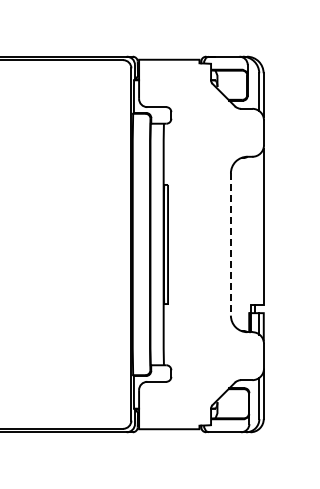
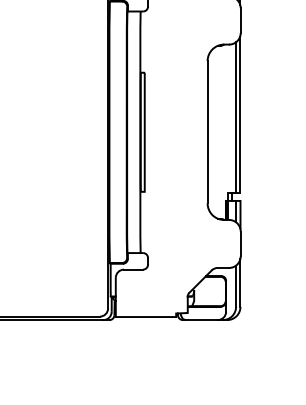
line: (259, 229) -> (236, 117), added
line: (230, 244) -> (207, 132), dashed -> solid

